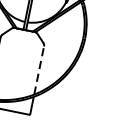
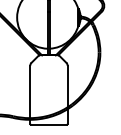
line: (38, 70) -> (67, 86), dashed -> solid

